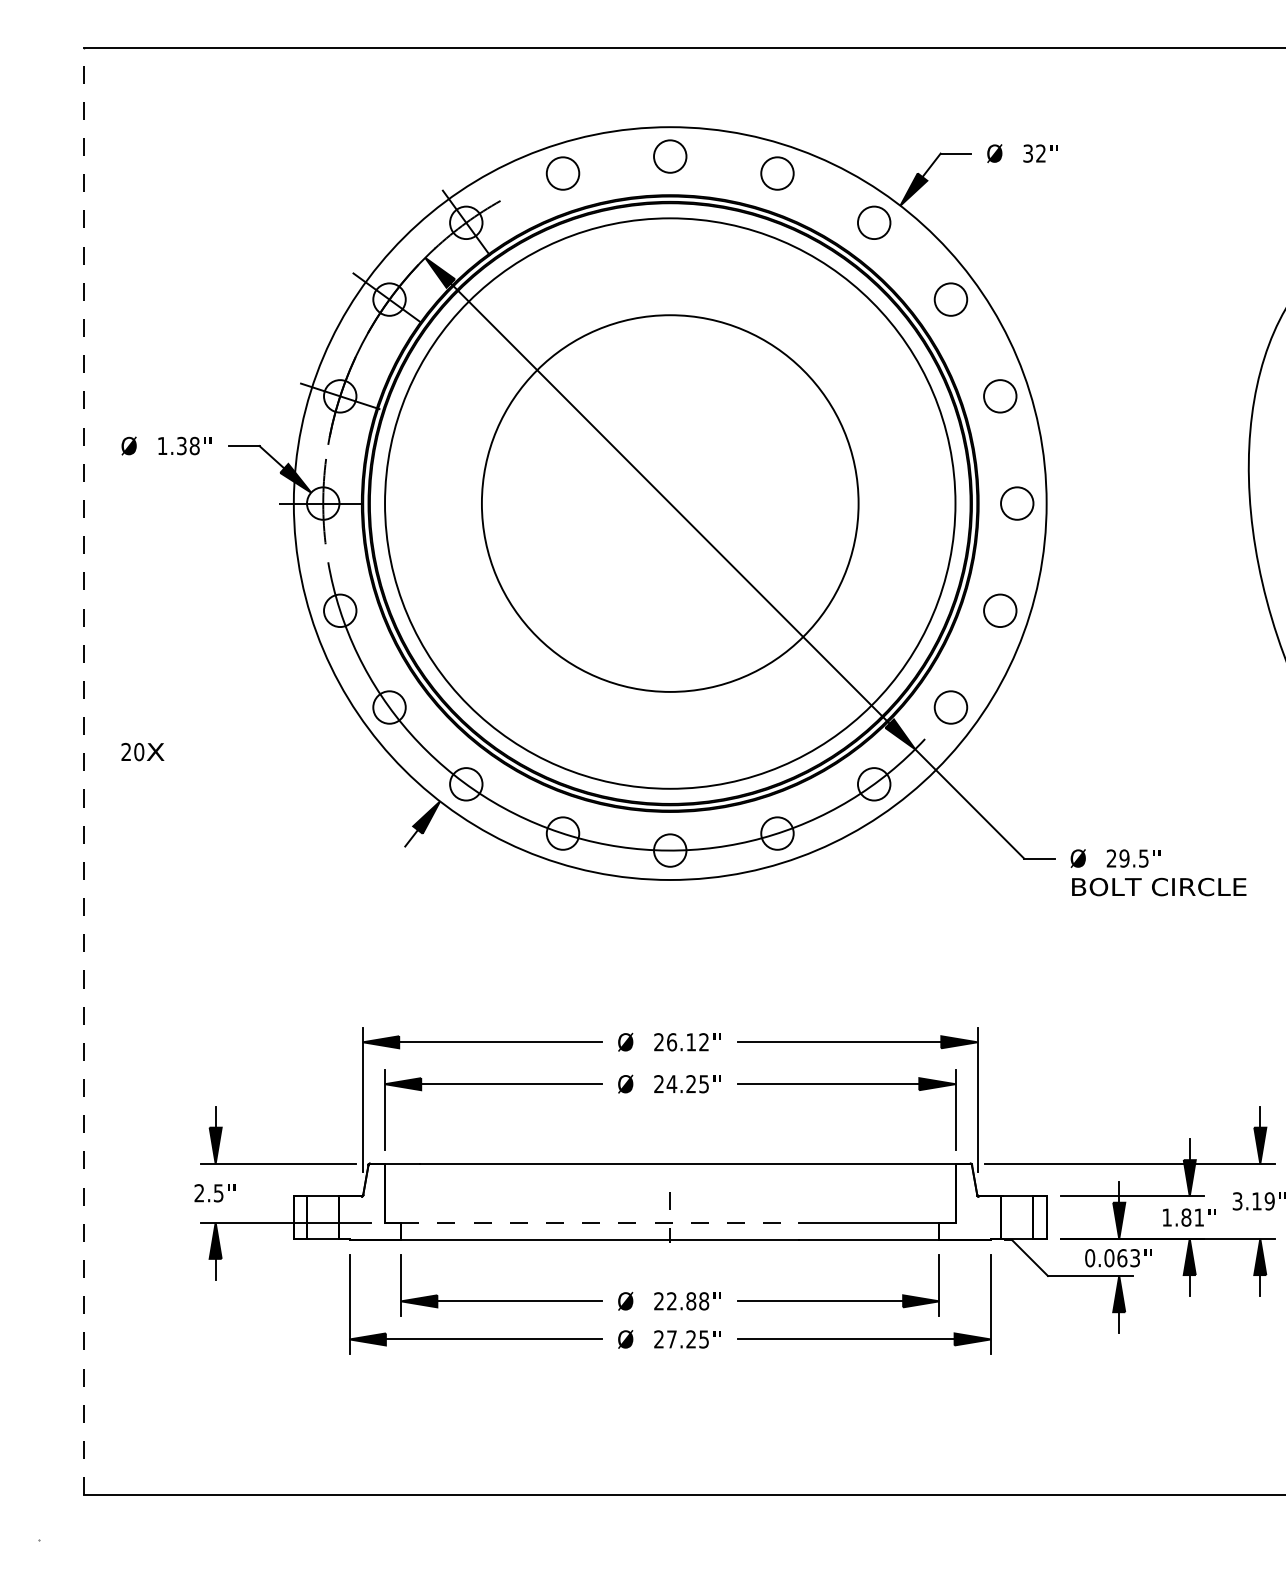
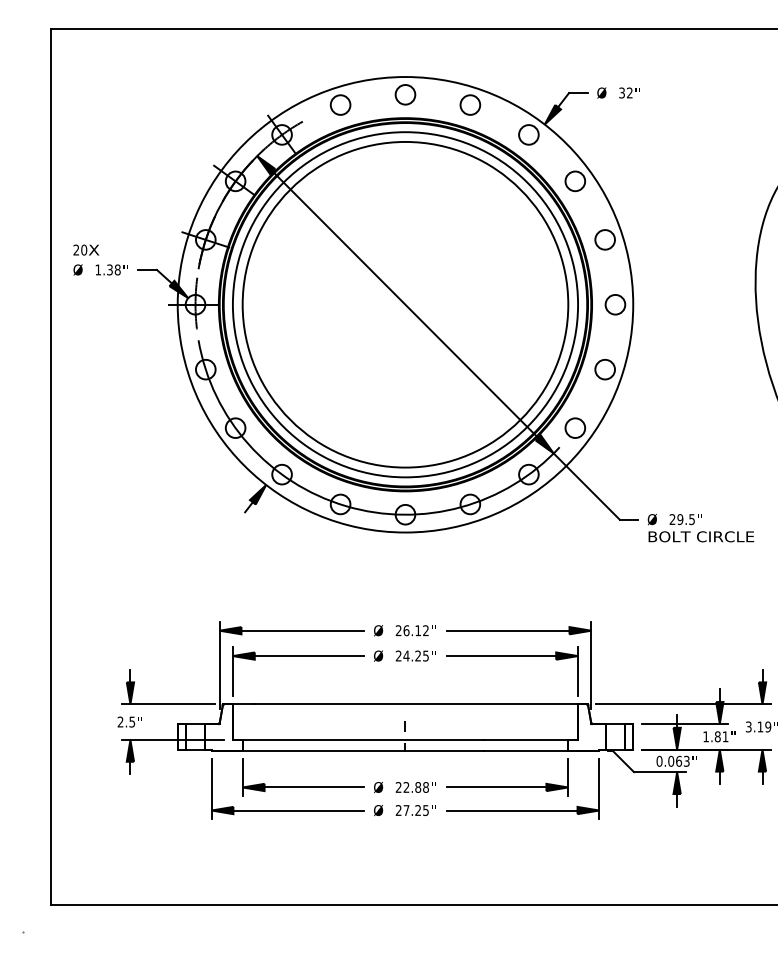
circle: (670, 503) -> (405, 304), size x1.43
text: (143, 751) -> (86, 249), moved
line: (83, 770) -> (50, 466), dashed -> solid
line: (600, 1222) -> (363, 739), dashed -> solid

